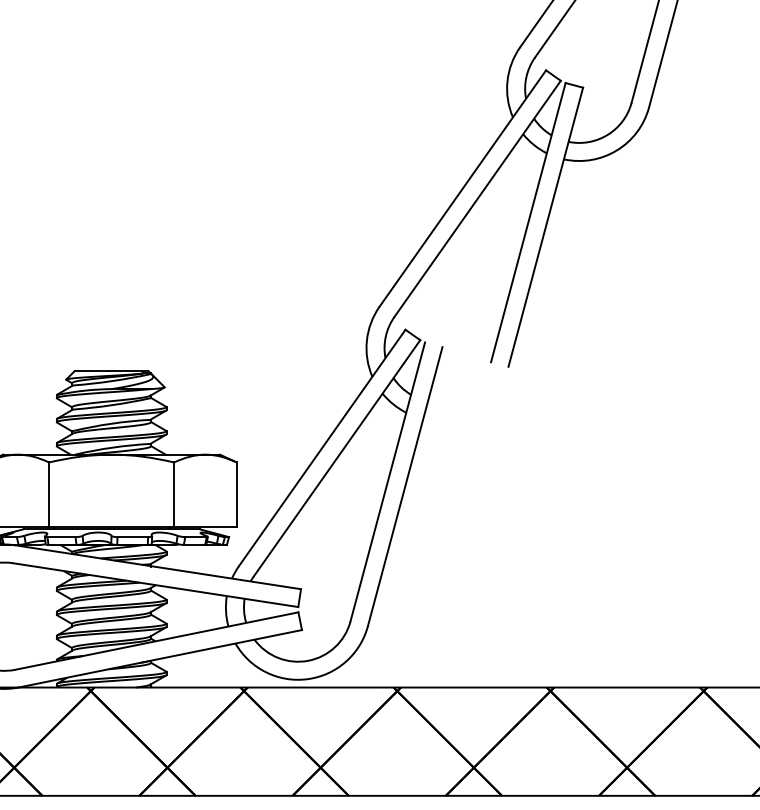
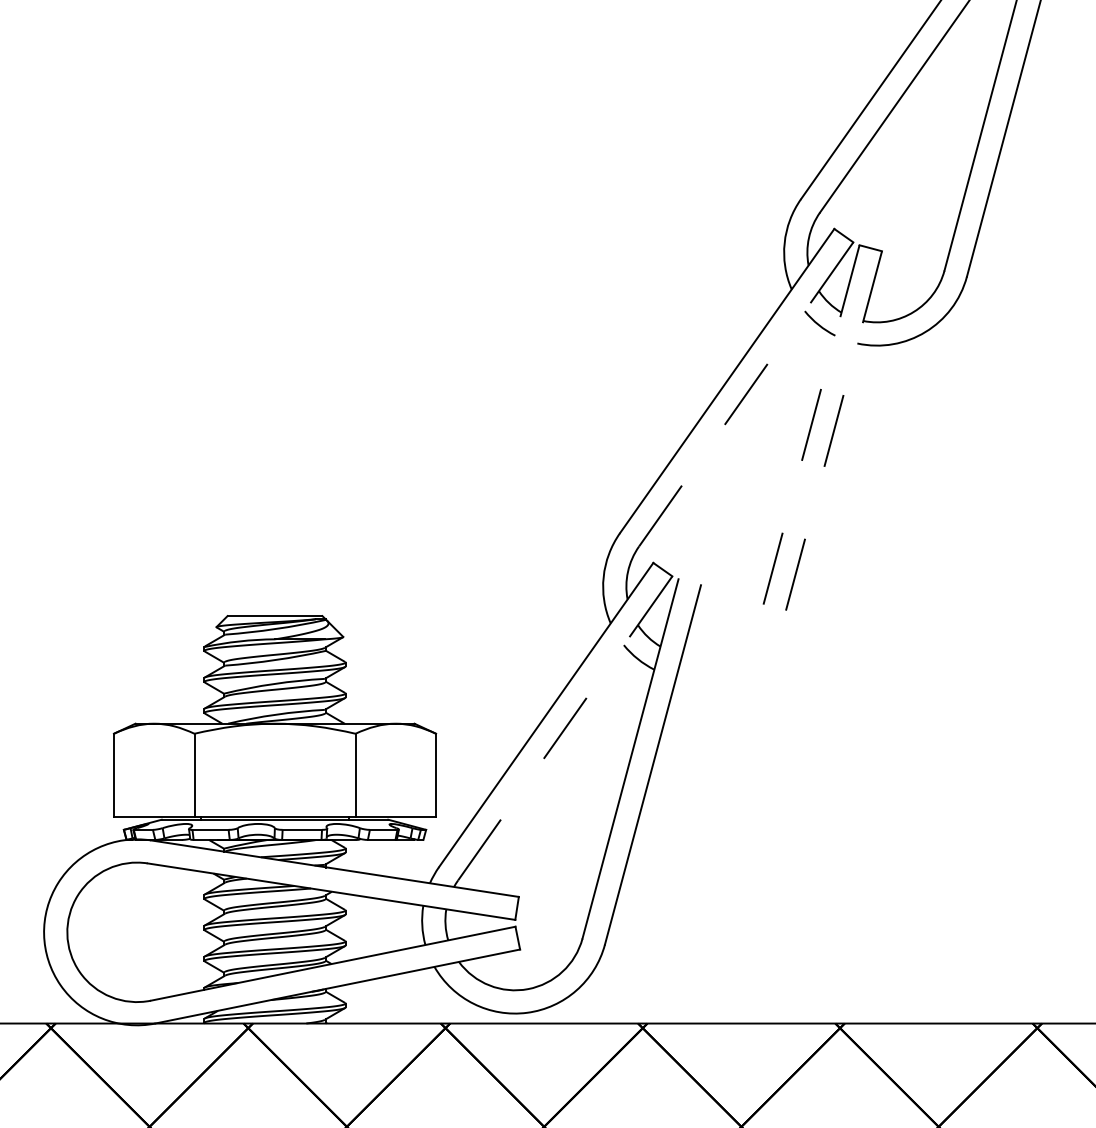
line: (477, 198) -> (746, 394), solid -> dashed
line: (528, 222) -> (811, 424), solid -> dashed
line: (545, 226) -> (833, 430), solid -> dashed
line: (337, 458) -> (565, 728), solid -> dashed

